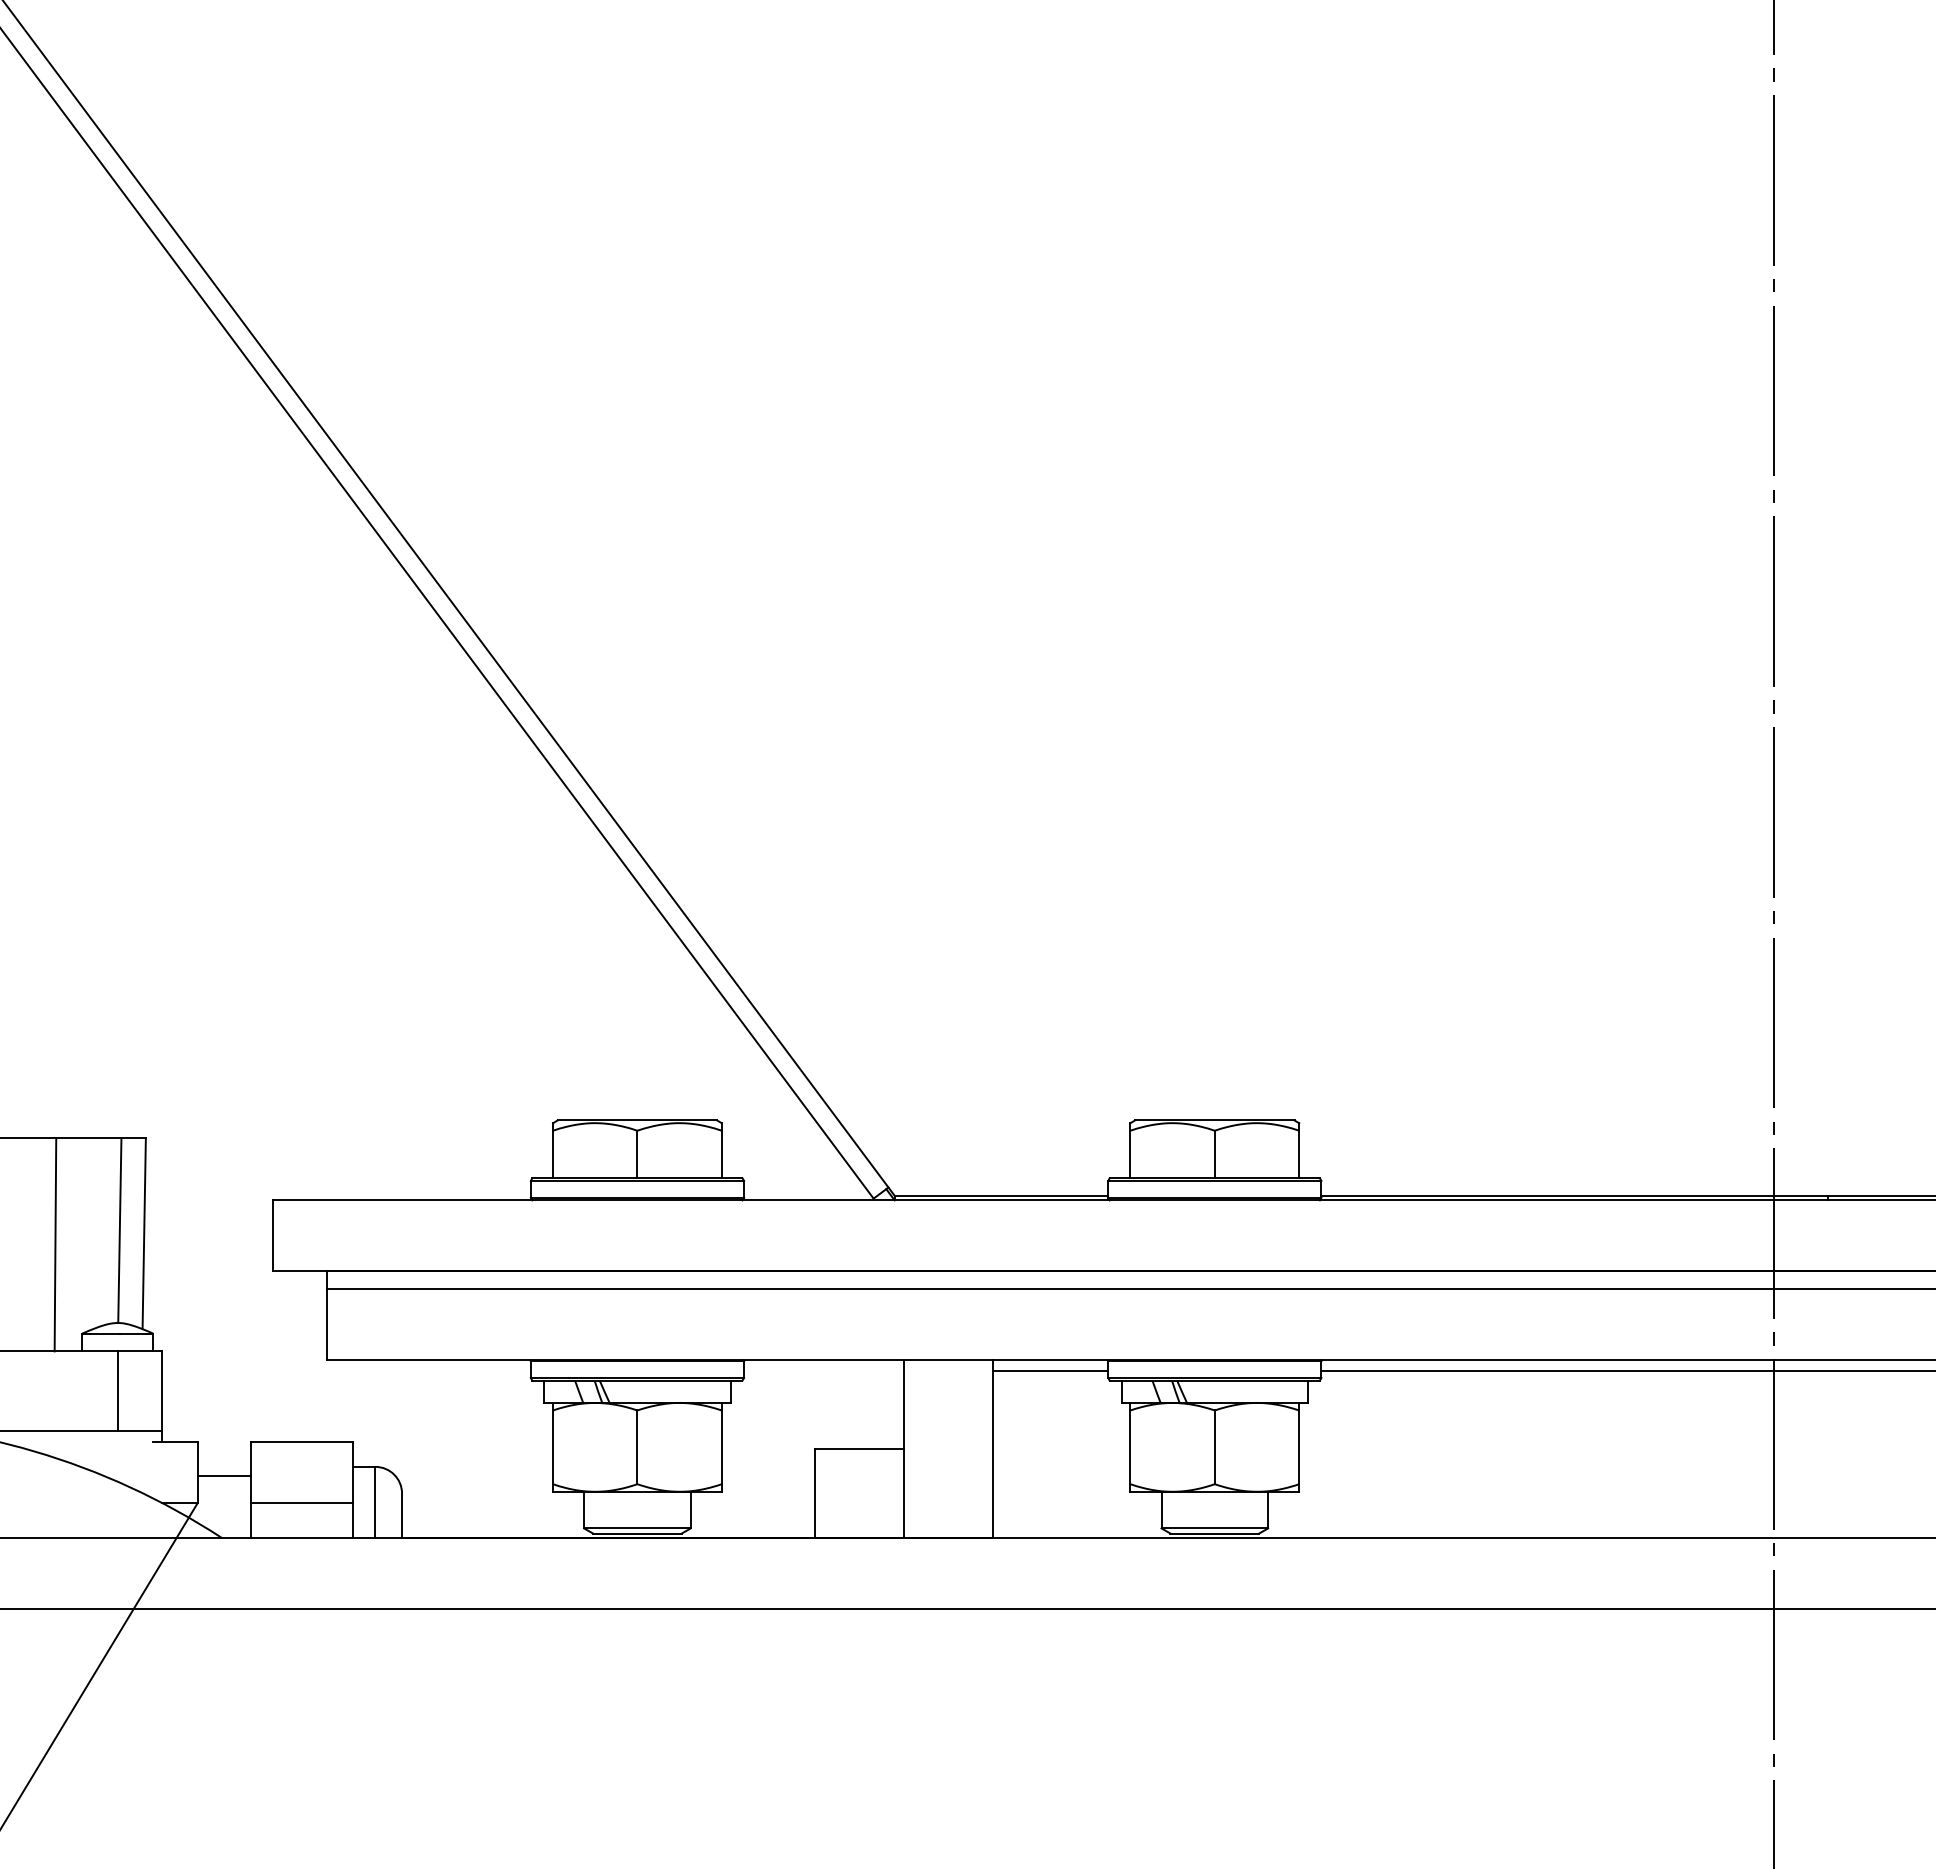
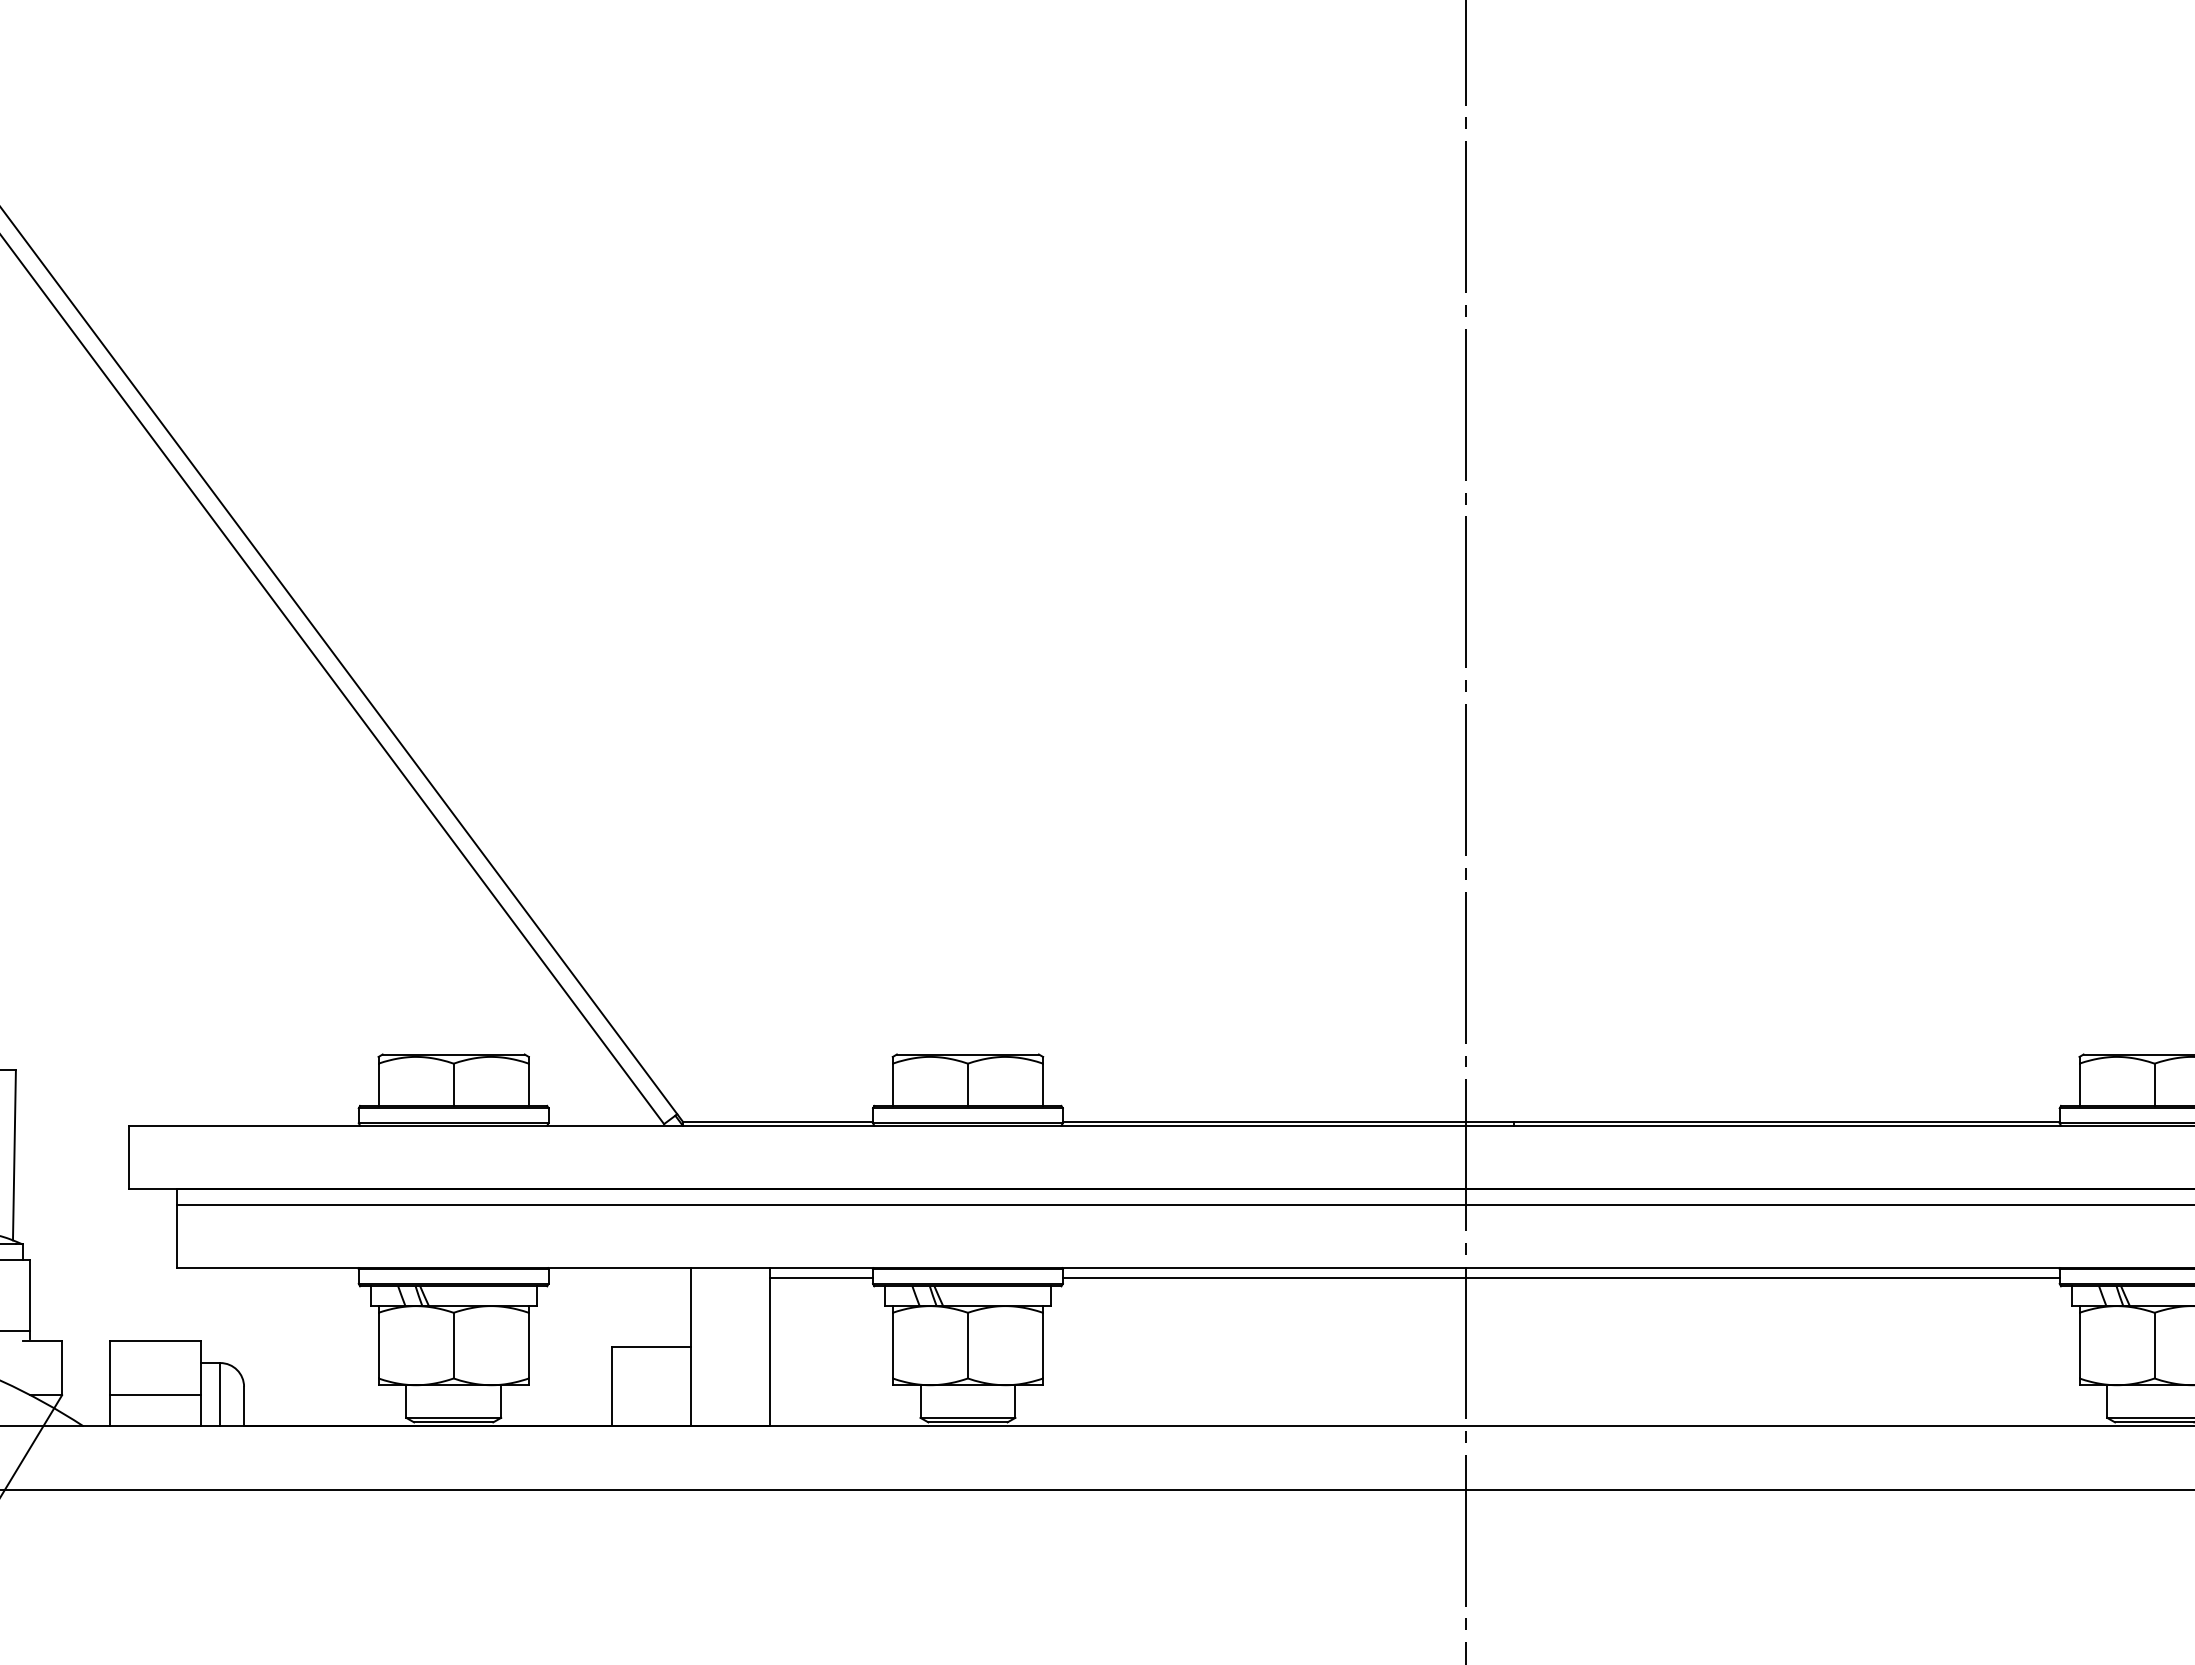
line: (223, 1475) -> (85, 1370), removed

